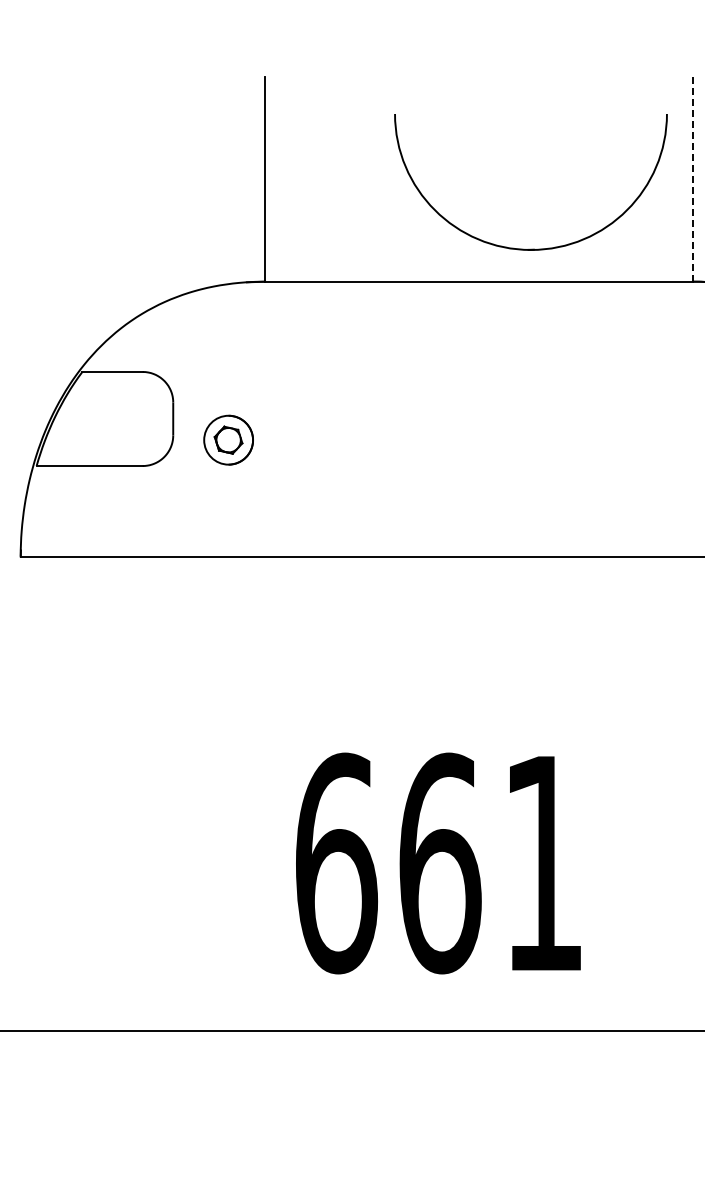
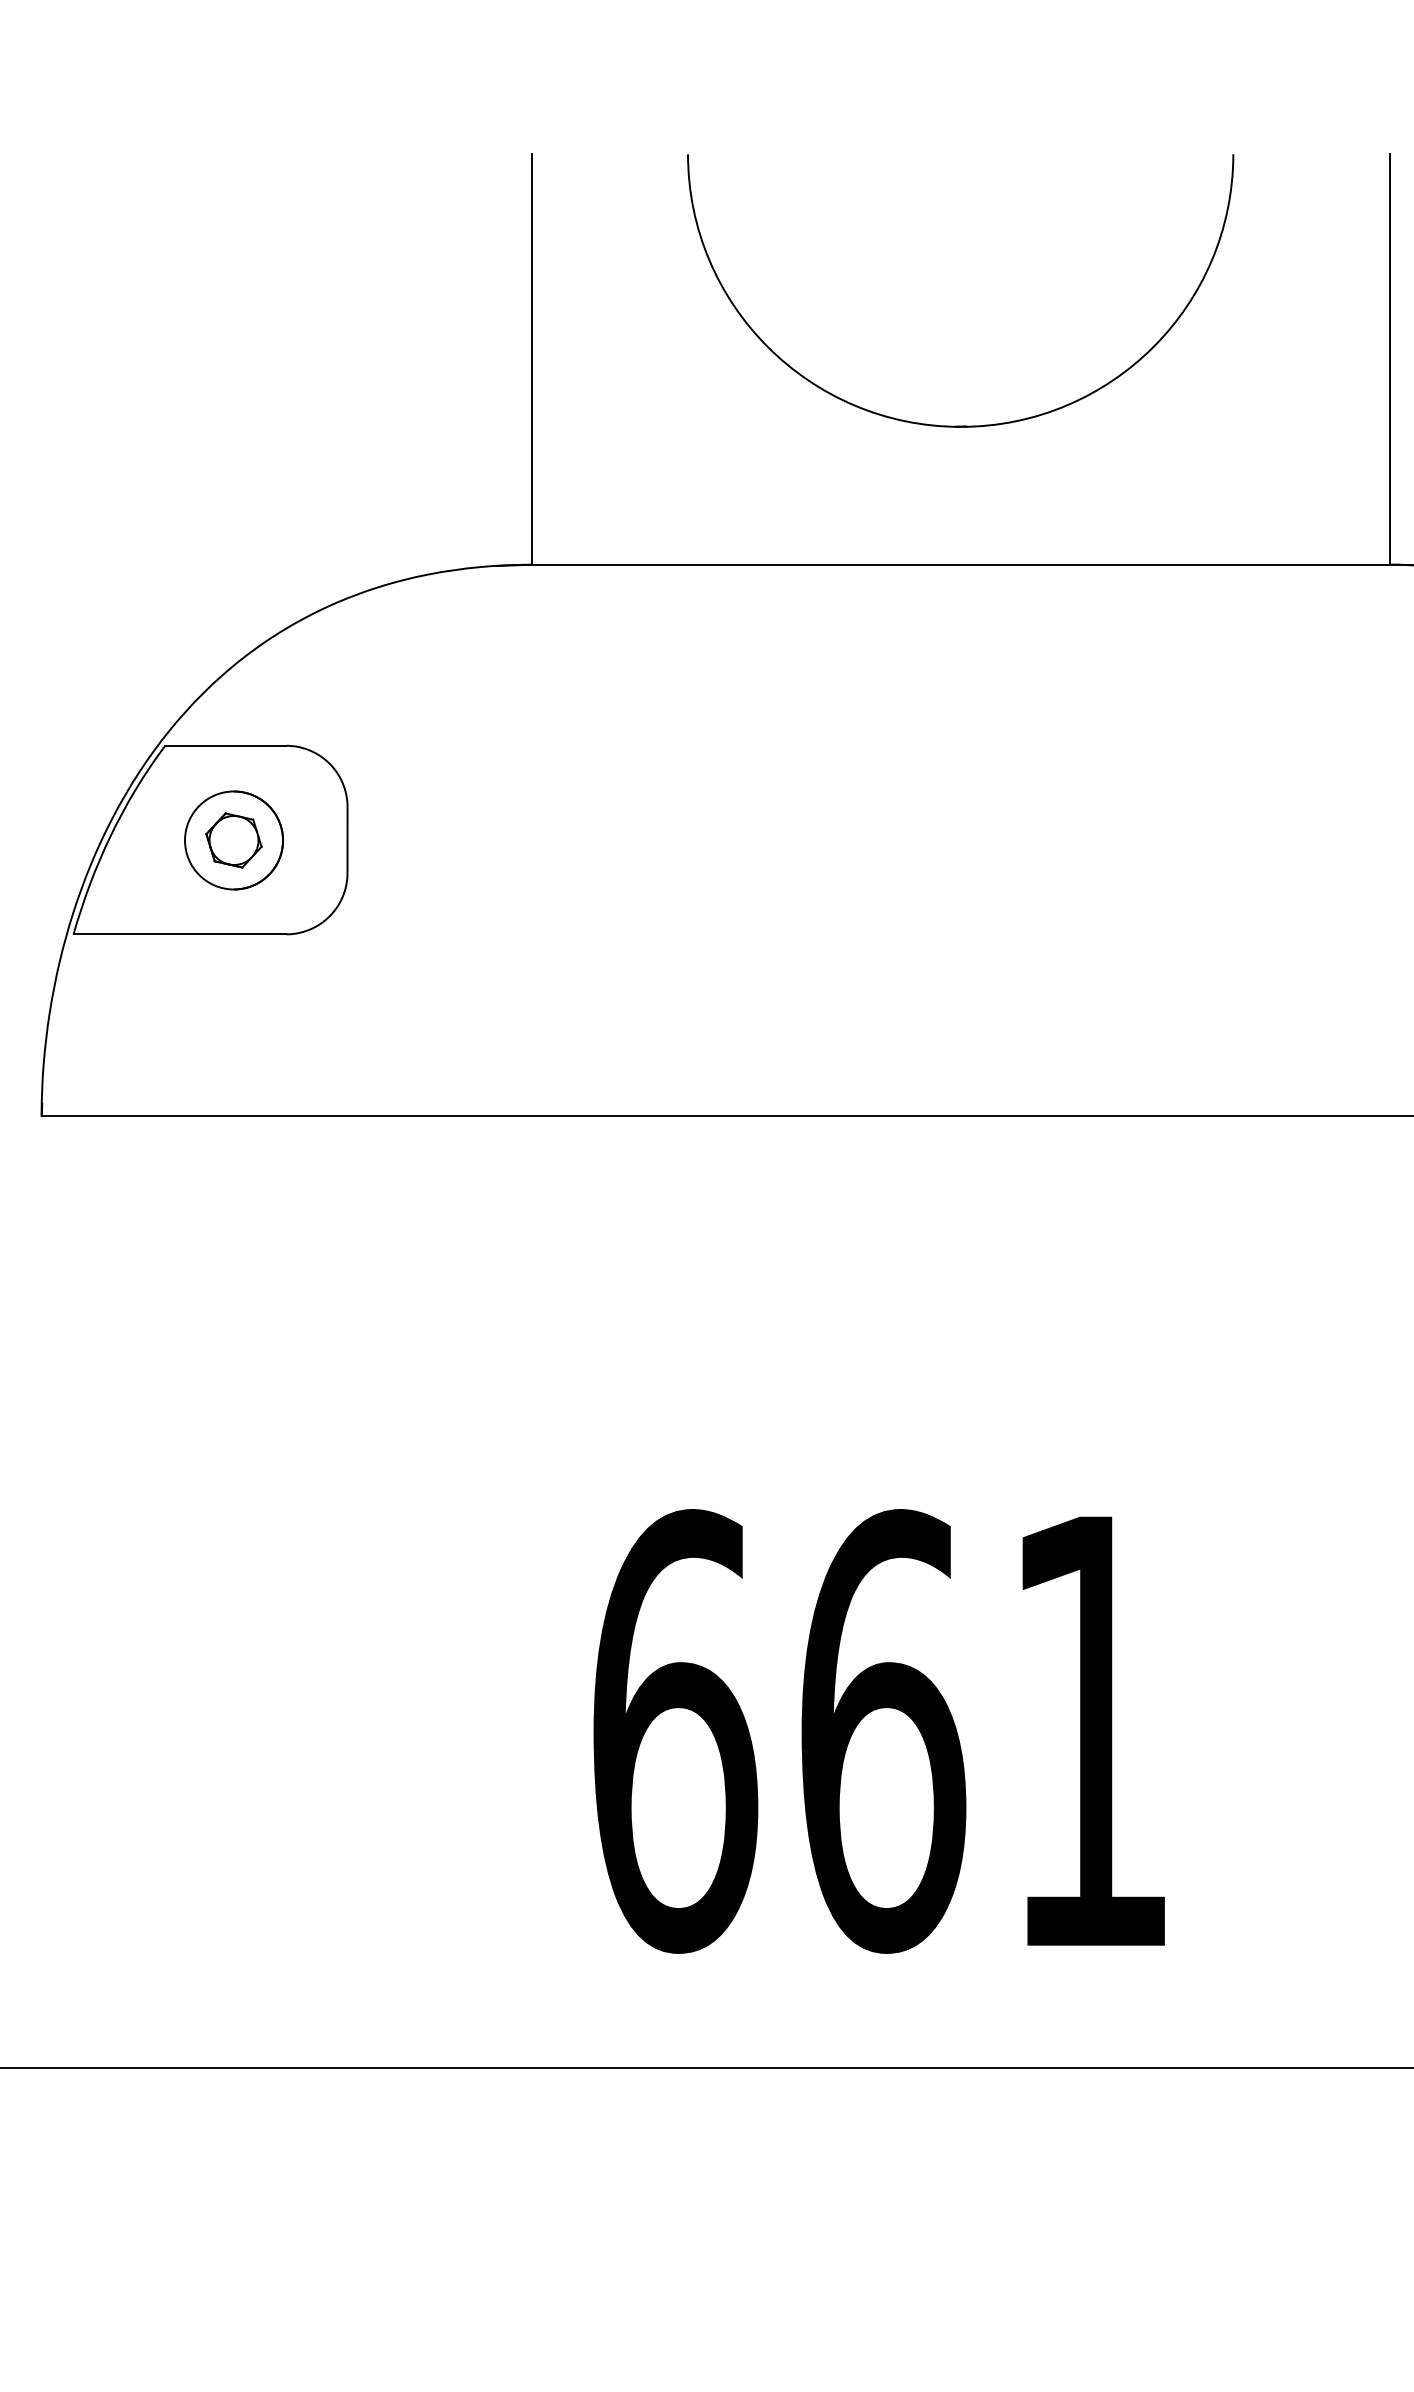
line: (692, 178) -> (1388, 357), dashed -> solid
part: (530, 248) -> (959, 423), moved
part: (228, 439) -> (233, 839), moved

